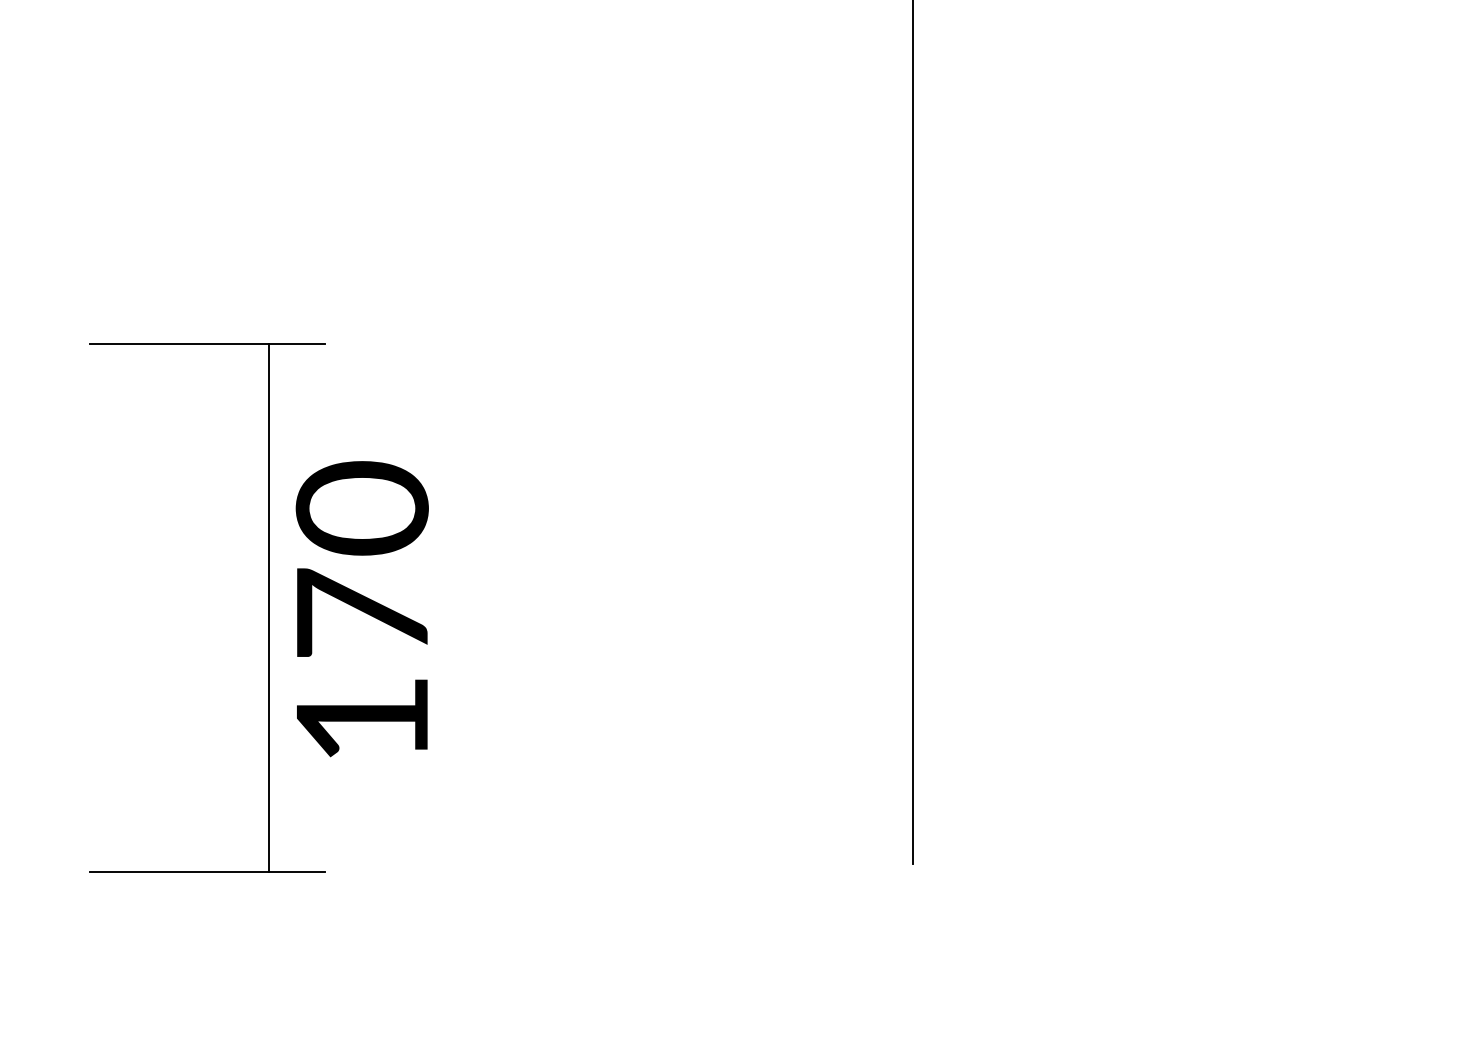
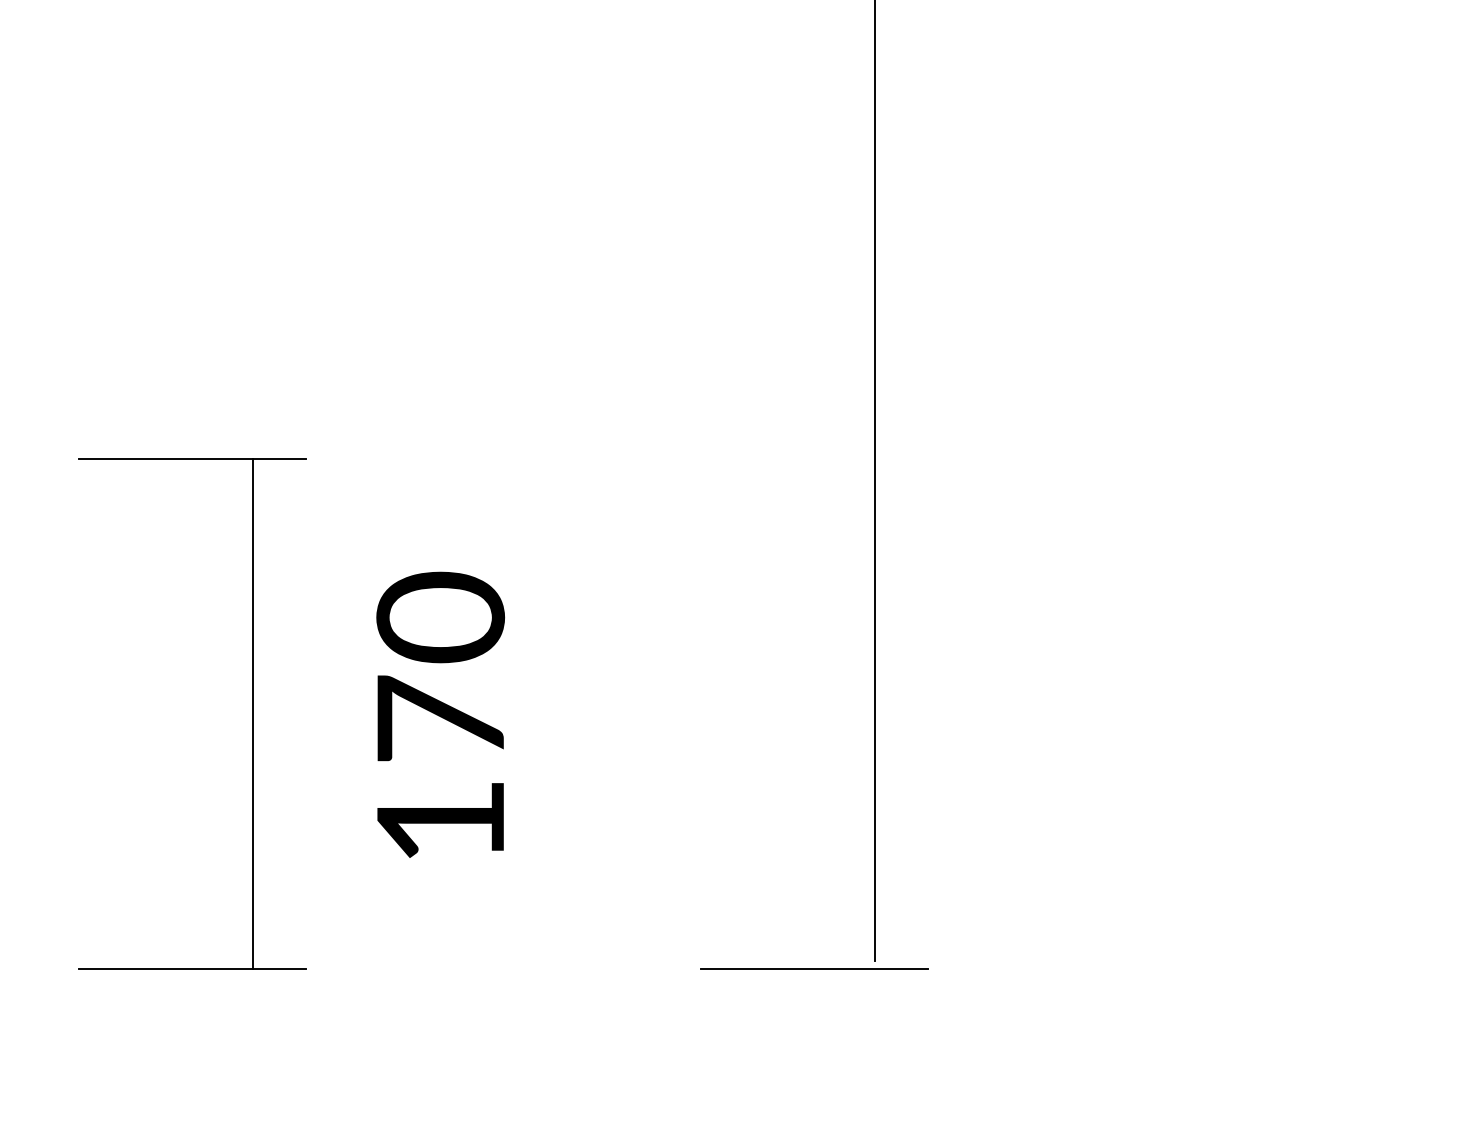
text: (362, 608) -> (440, 714), moved
line: (850, 872) -> (814, 969), added

